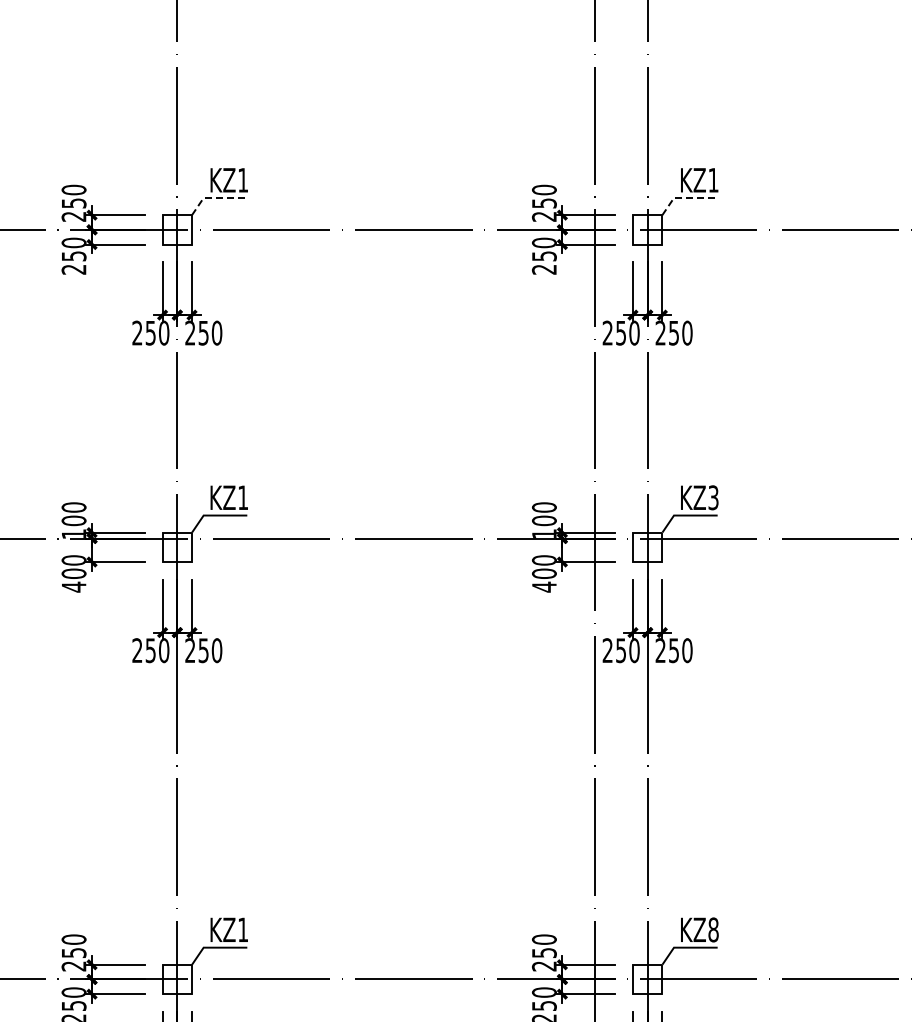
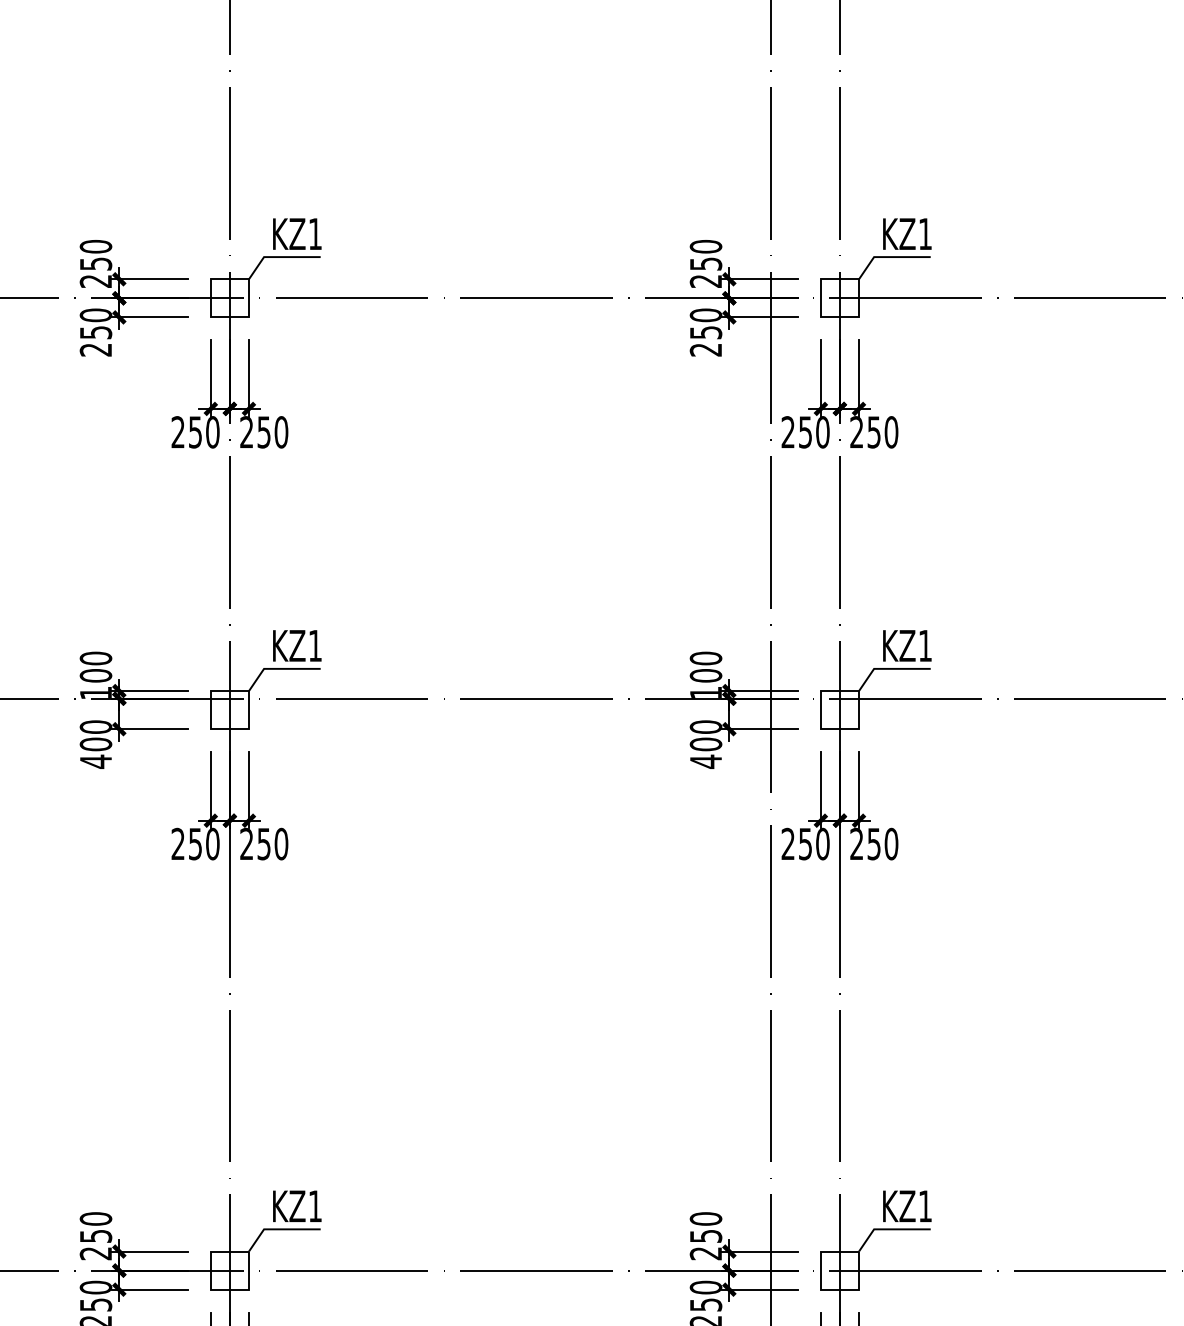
line: (214, 198) -> (278, 257), dashed -> solid
line: (684, 198) -> (887, 257), dashed -> solid
text: (713, 497) -> (925, 645), KZ3 -> KZ1
text: (713, 929) -> (925, 1205), KZ8 -> KZ1

